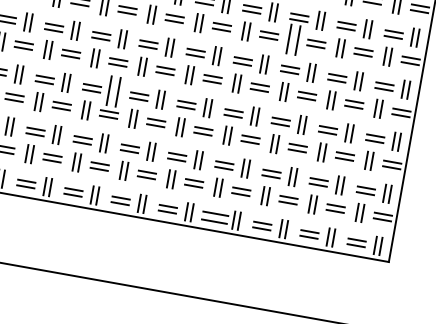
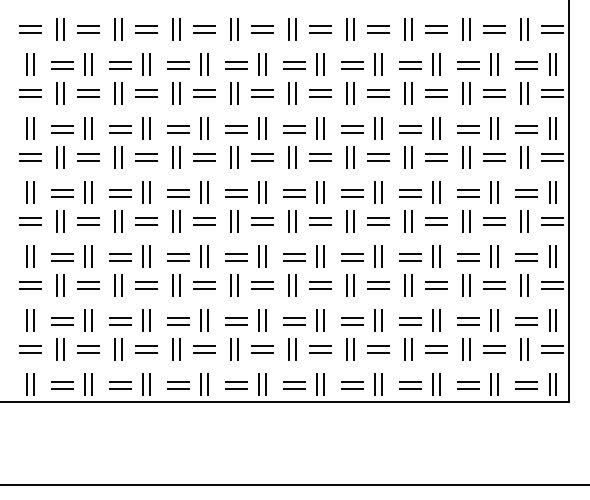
part: (293, 40) -> (408, 157), size x0.62
part: (113, 91) -> (204, 256), size x0.62
part: (214, 217) -> (352, 385), size x0.71

